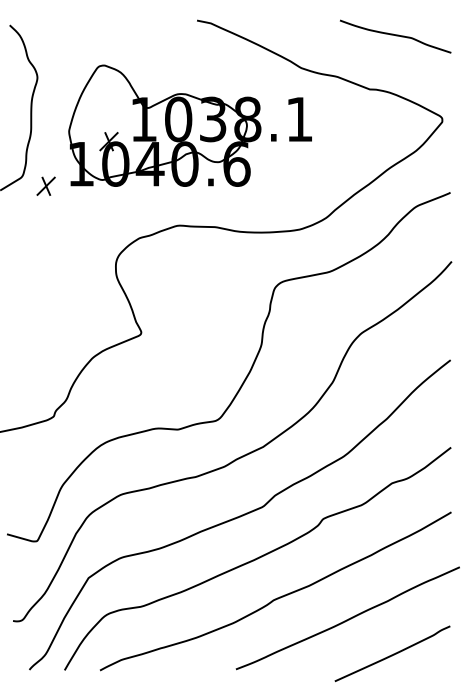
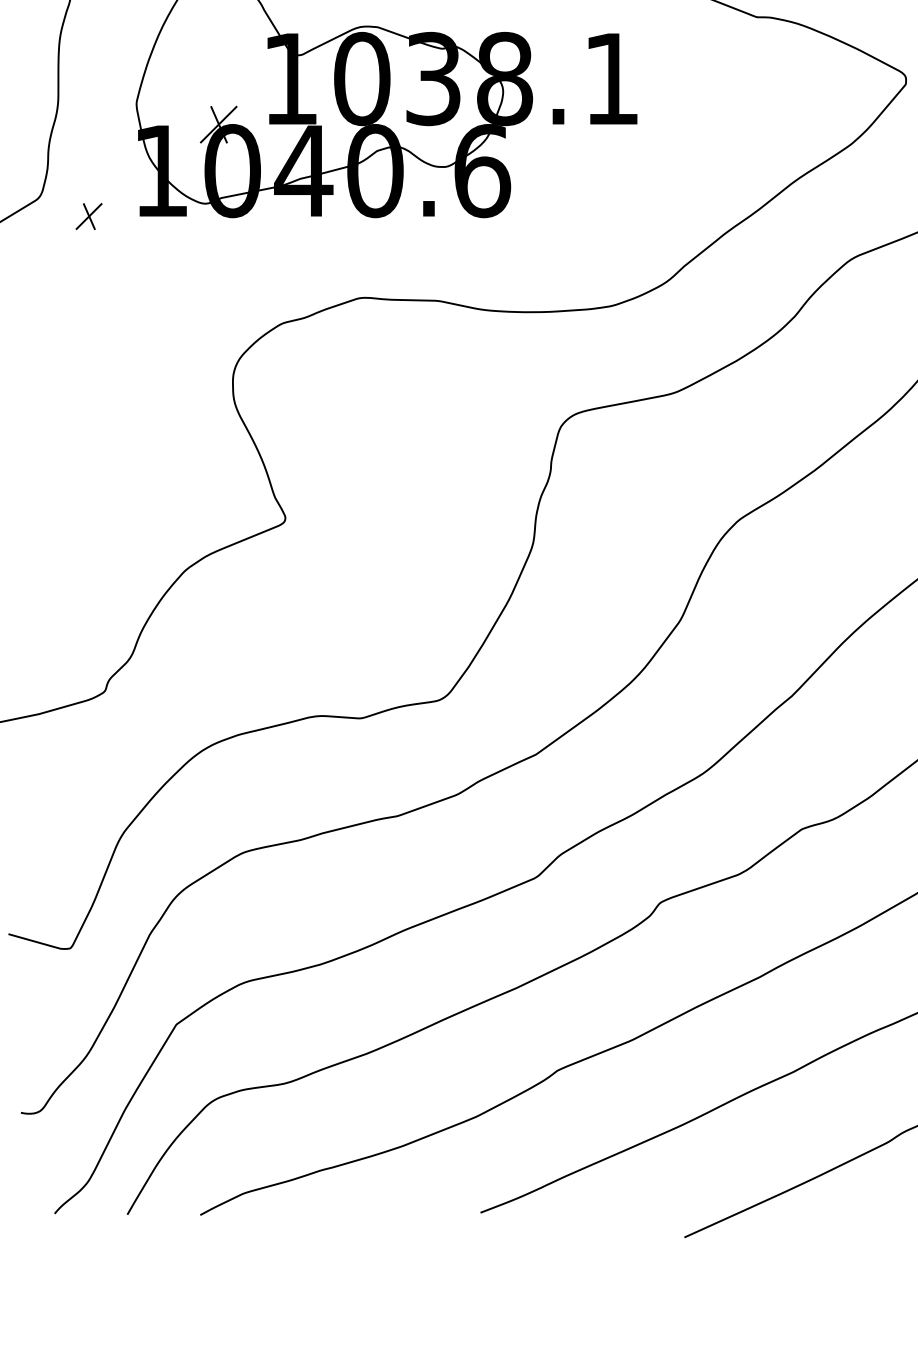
part: (45, 185) -> (87, 215), size x0.7

